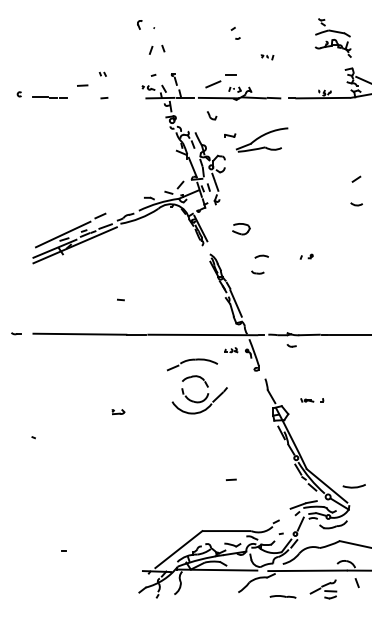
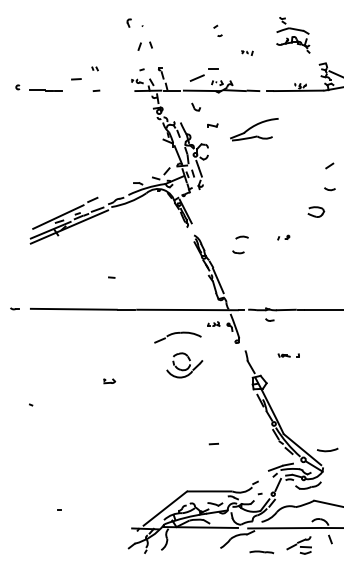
part: (333, 38) -> (293, 35), moved
part: (262, 139) -> (254, 129), moved
part: (241, 228) -> (316, 211), moved
part: (199, 394) -> (184, 365), size x0.7
part: (311, 400) -> (288, 355), moved

